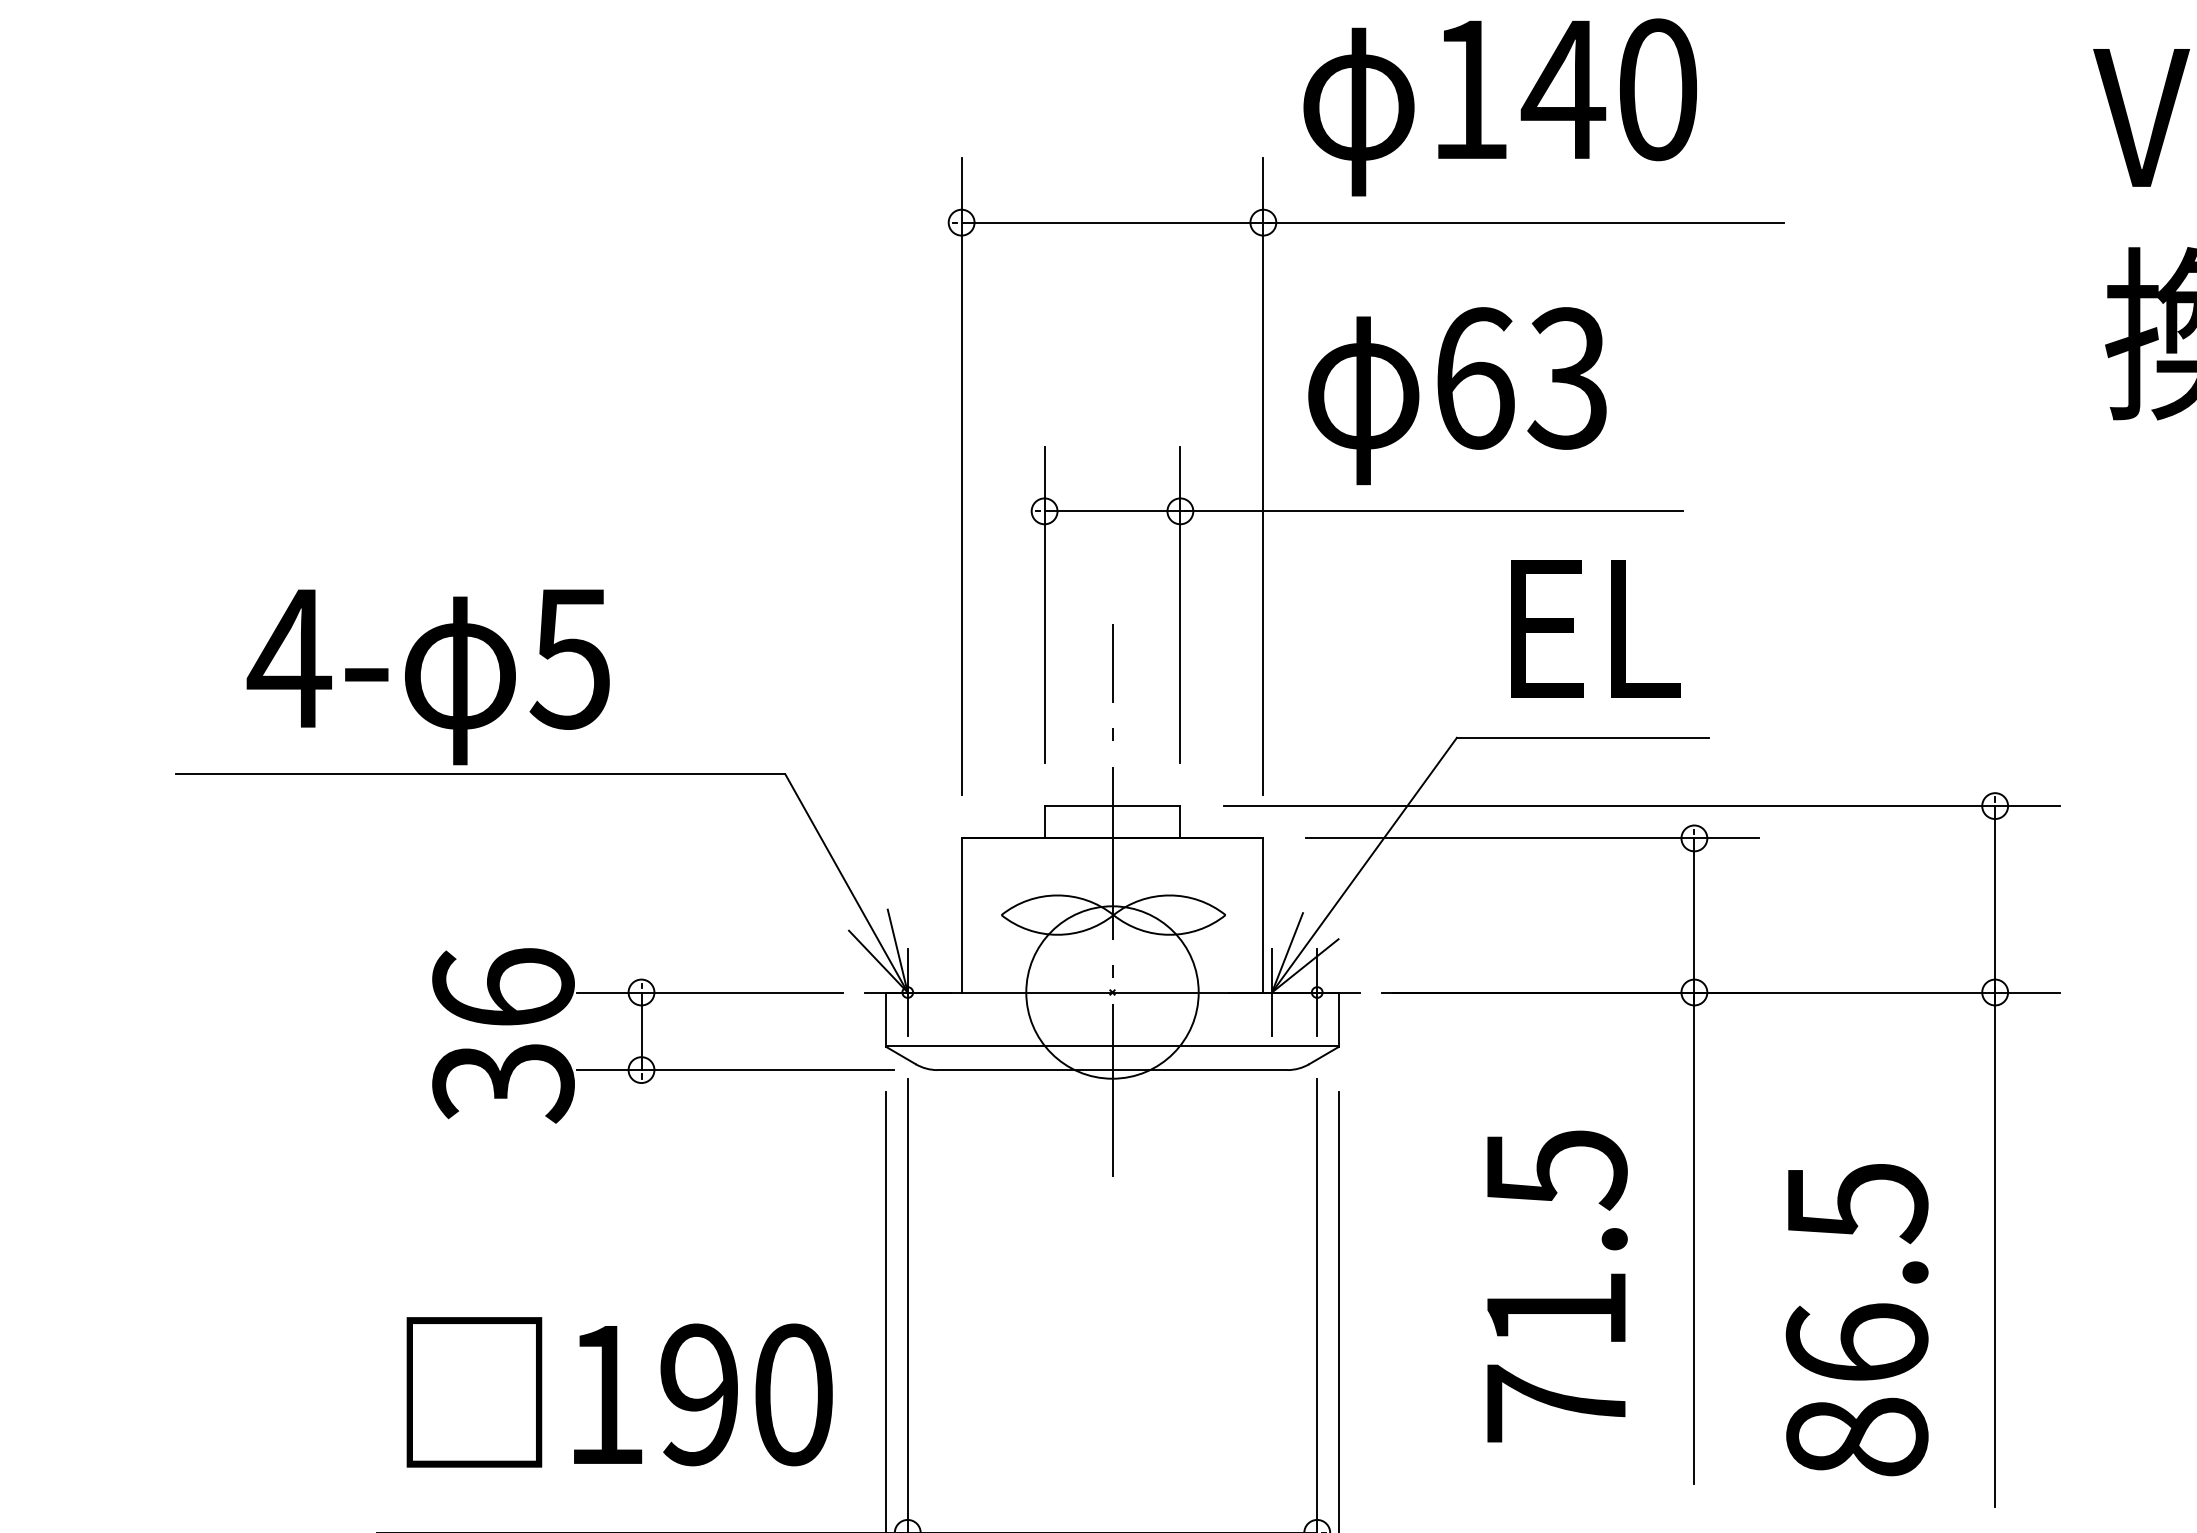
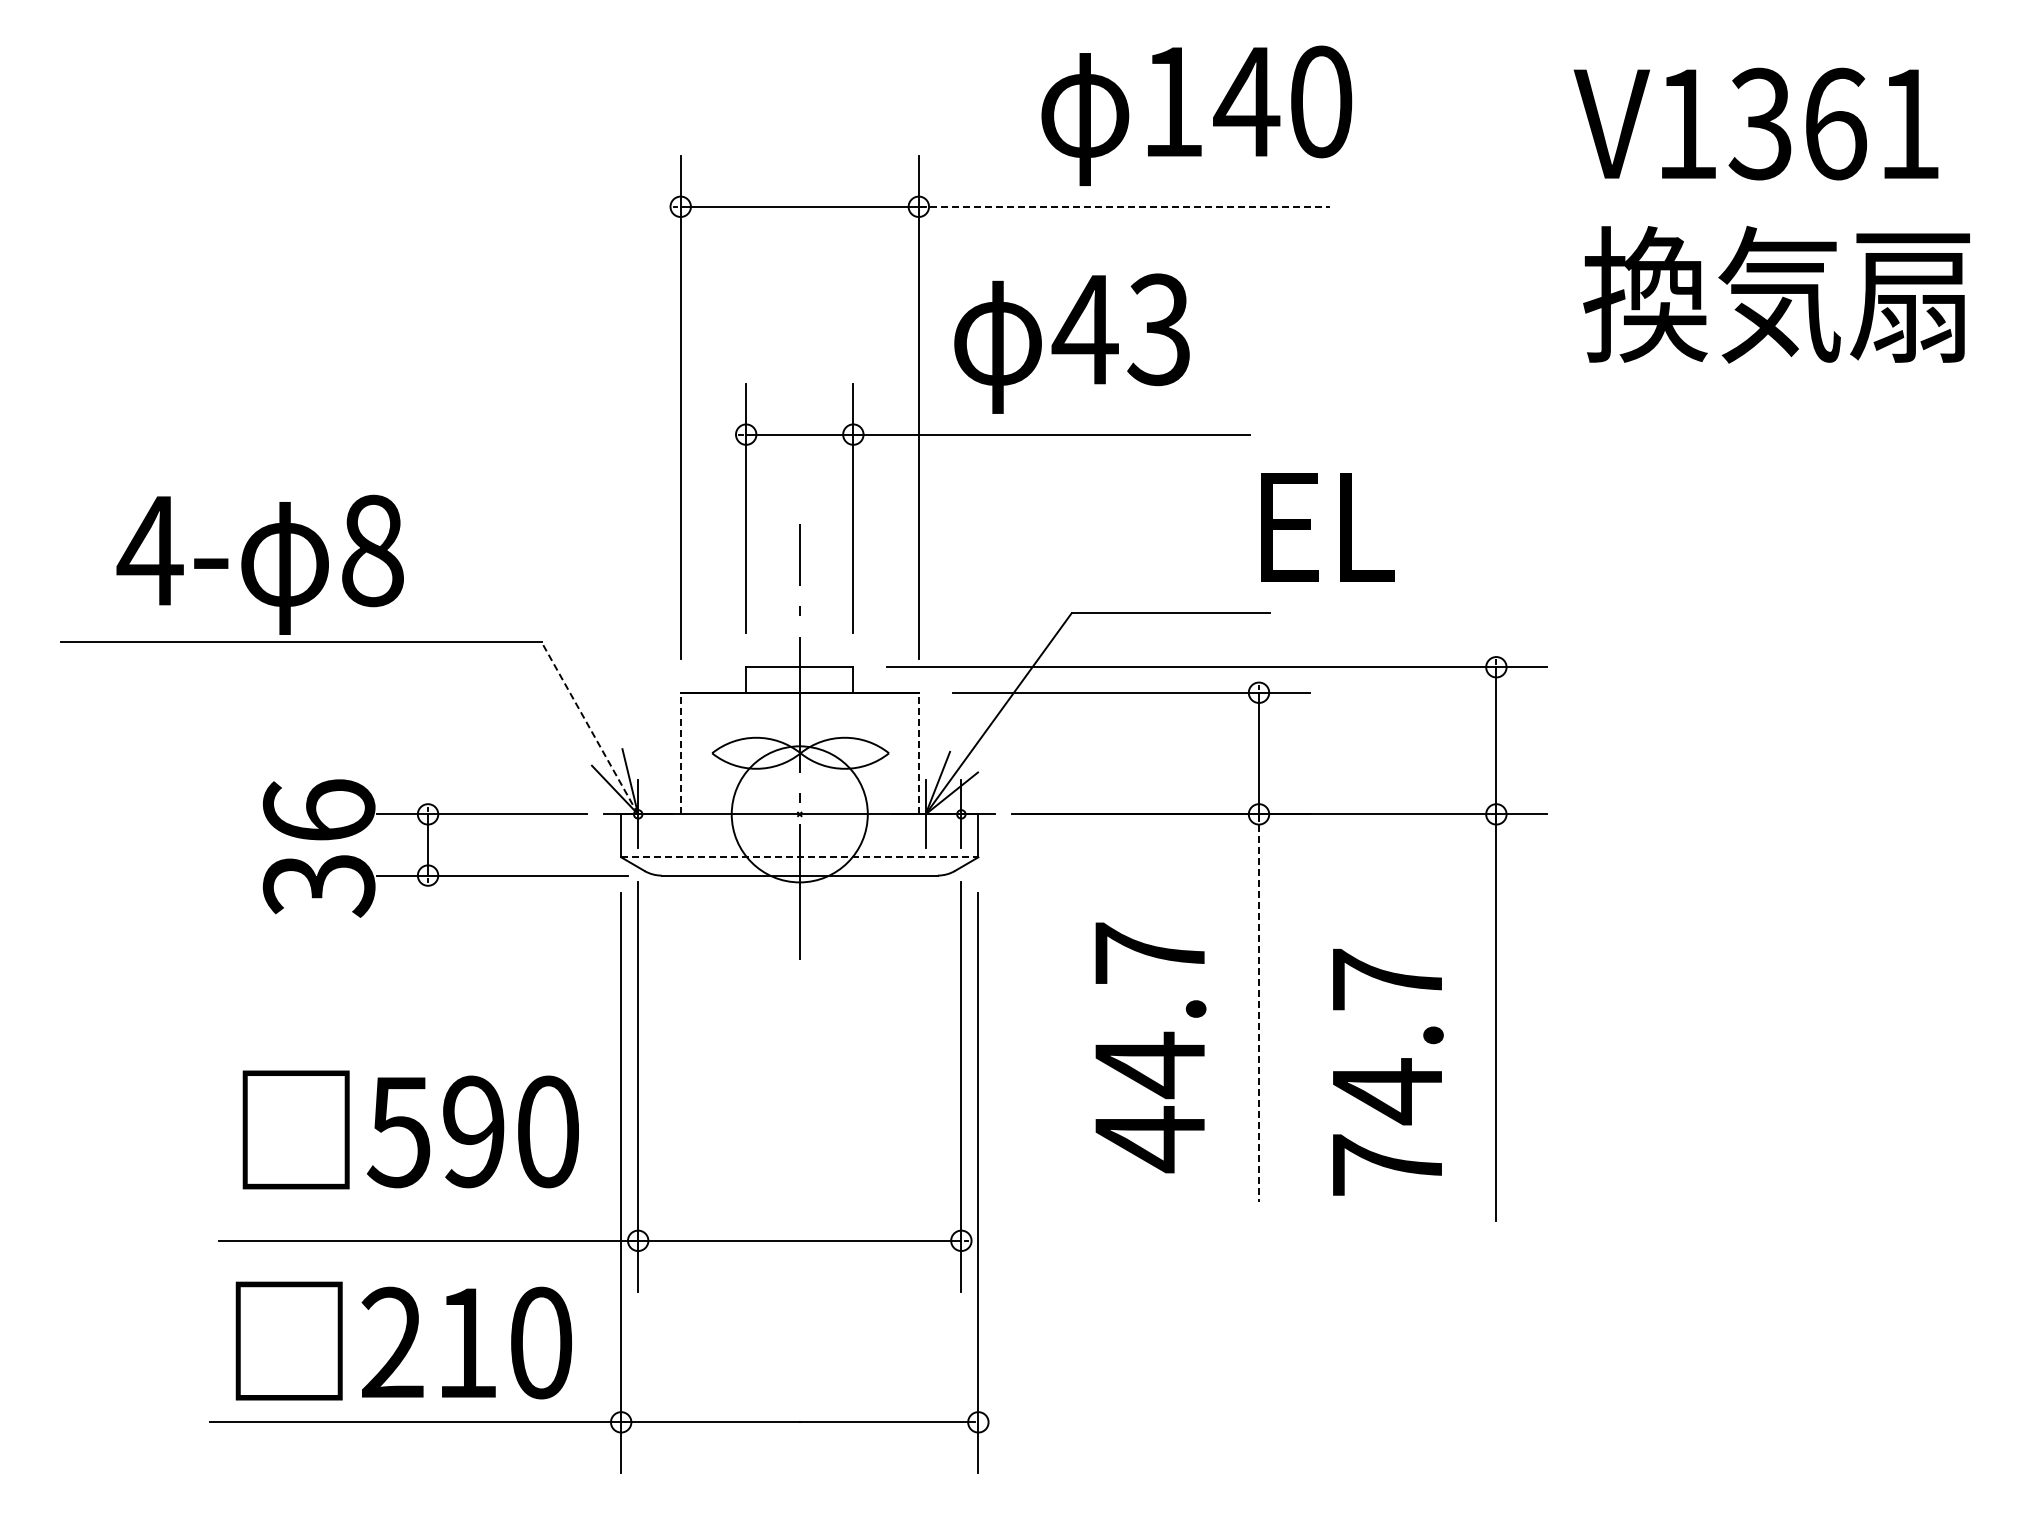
text: (1499, 106) -> (1196, 115), moved
line: (1523, 222) -> (1124, 206), solid -> dashed
text: (1473, 378) -> (1084, 329), 63 -> 43
text: (1594, 629) -> (1327, 527), moved
text: (569, 658) -> (371, 550), 5 -> 8
line: (846, 883) -> (589, 728), solid -> dashed
line: (961, 915) -> (680, 753), solid -> dashed
line: (1262, 915) -> (918, 753), solid -> dashed
line: (1112, 1045) -> (799, 856), solid -> dashed
line: (1695, 1238) -> (1259, 1008), solid -> dashed
text: (1556, 1287) -> (1150, 1047), 71.5 -> 44.7
text: (1857, 1319) -> (1387, 1072), 86.5 -> 74.7
text: (604, 1395) -> (398, 1132), 190 -> 590

